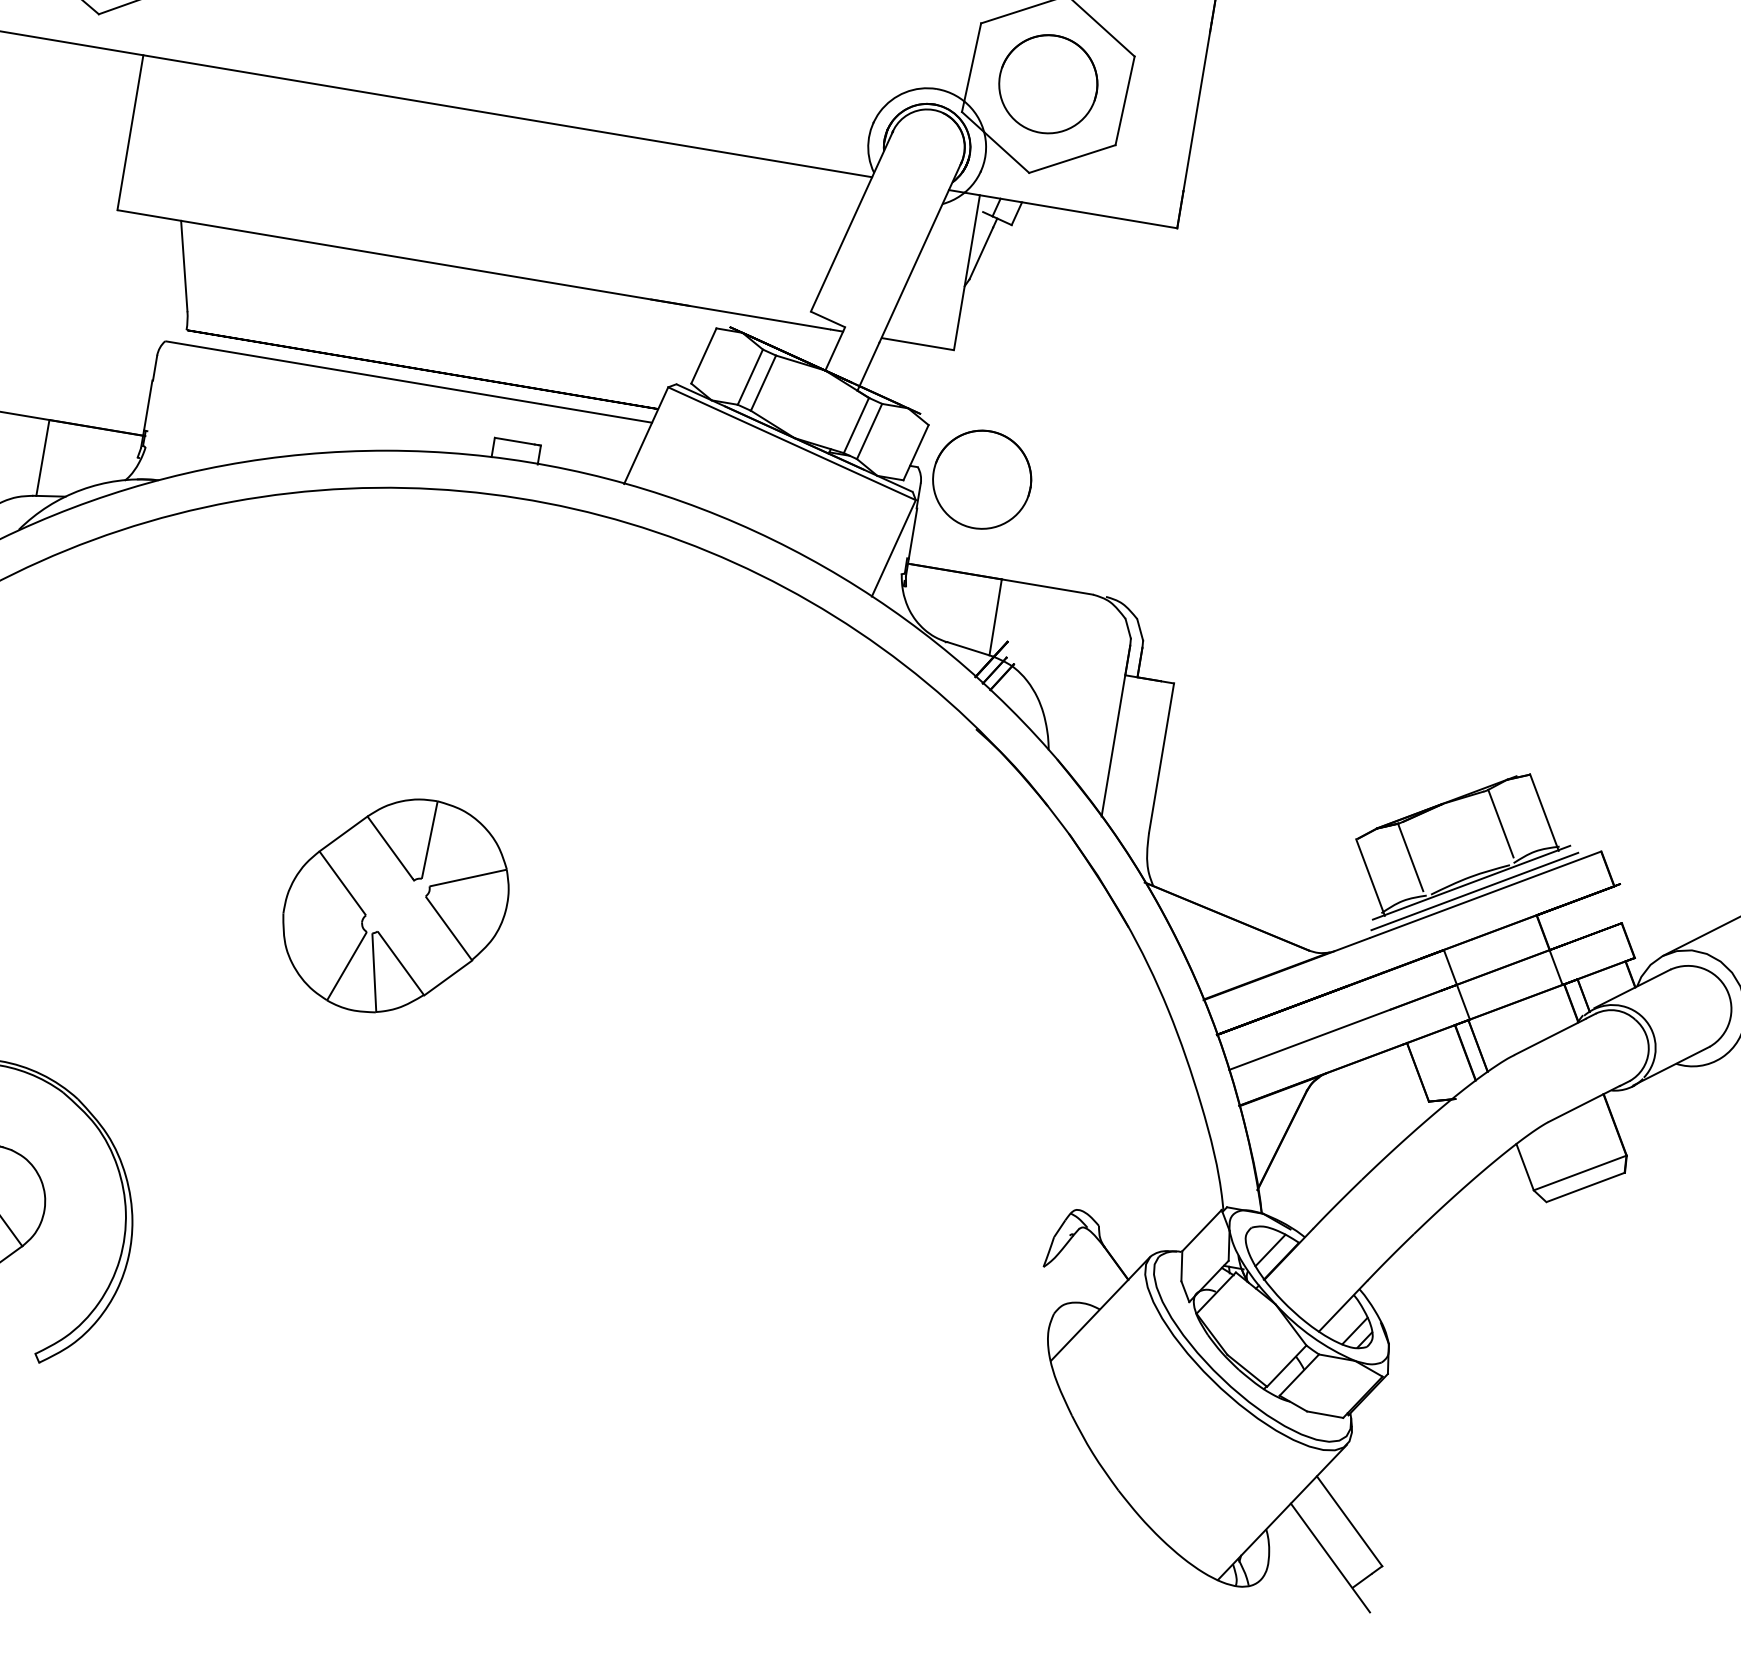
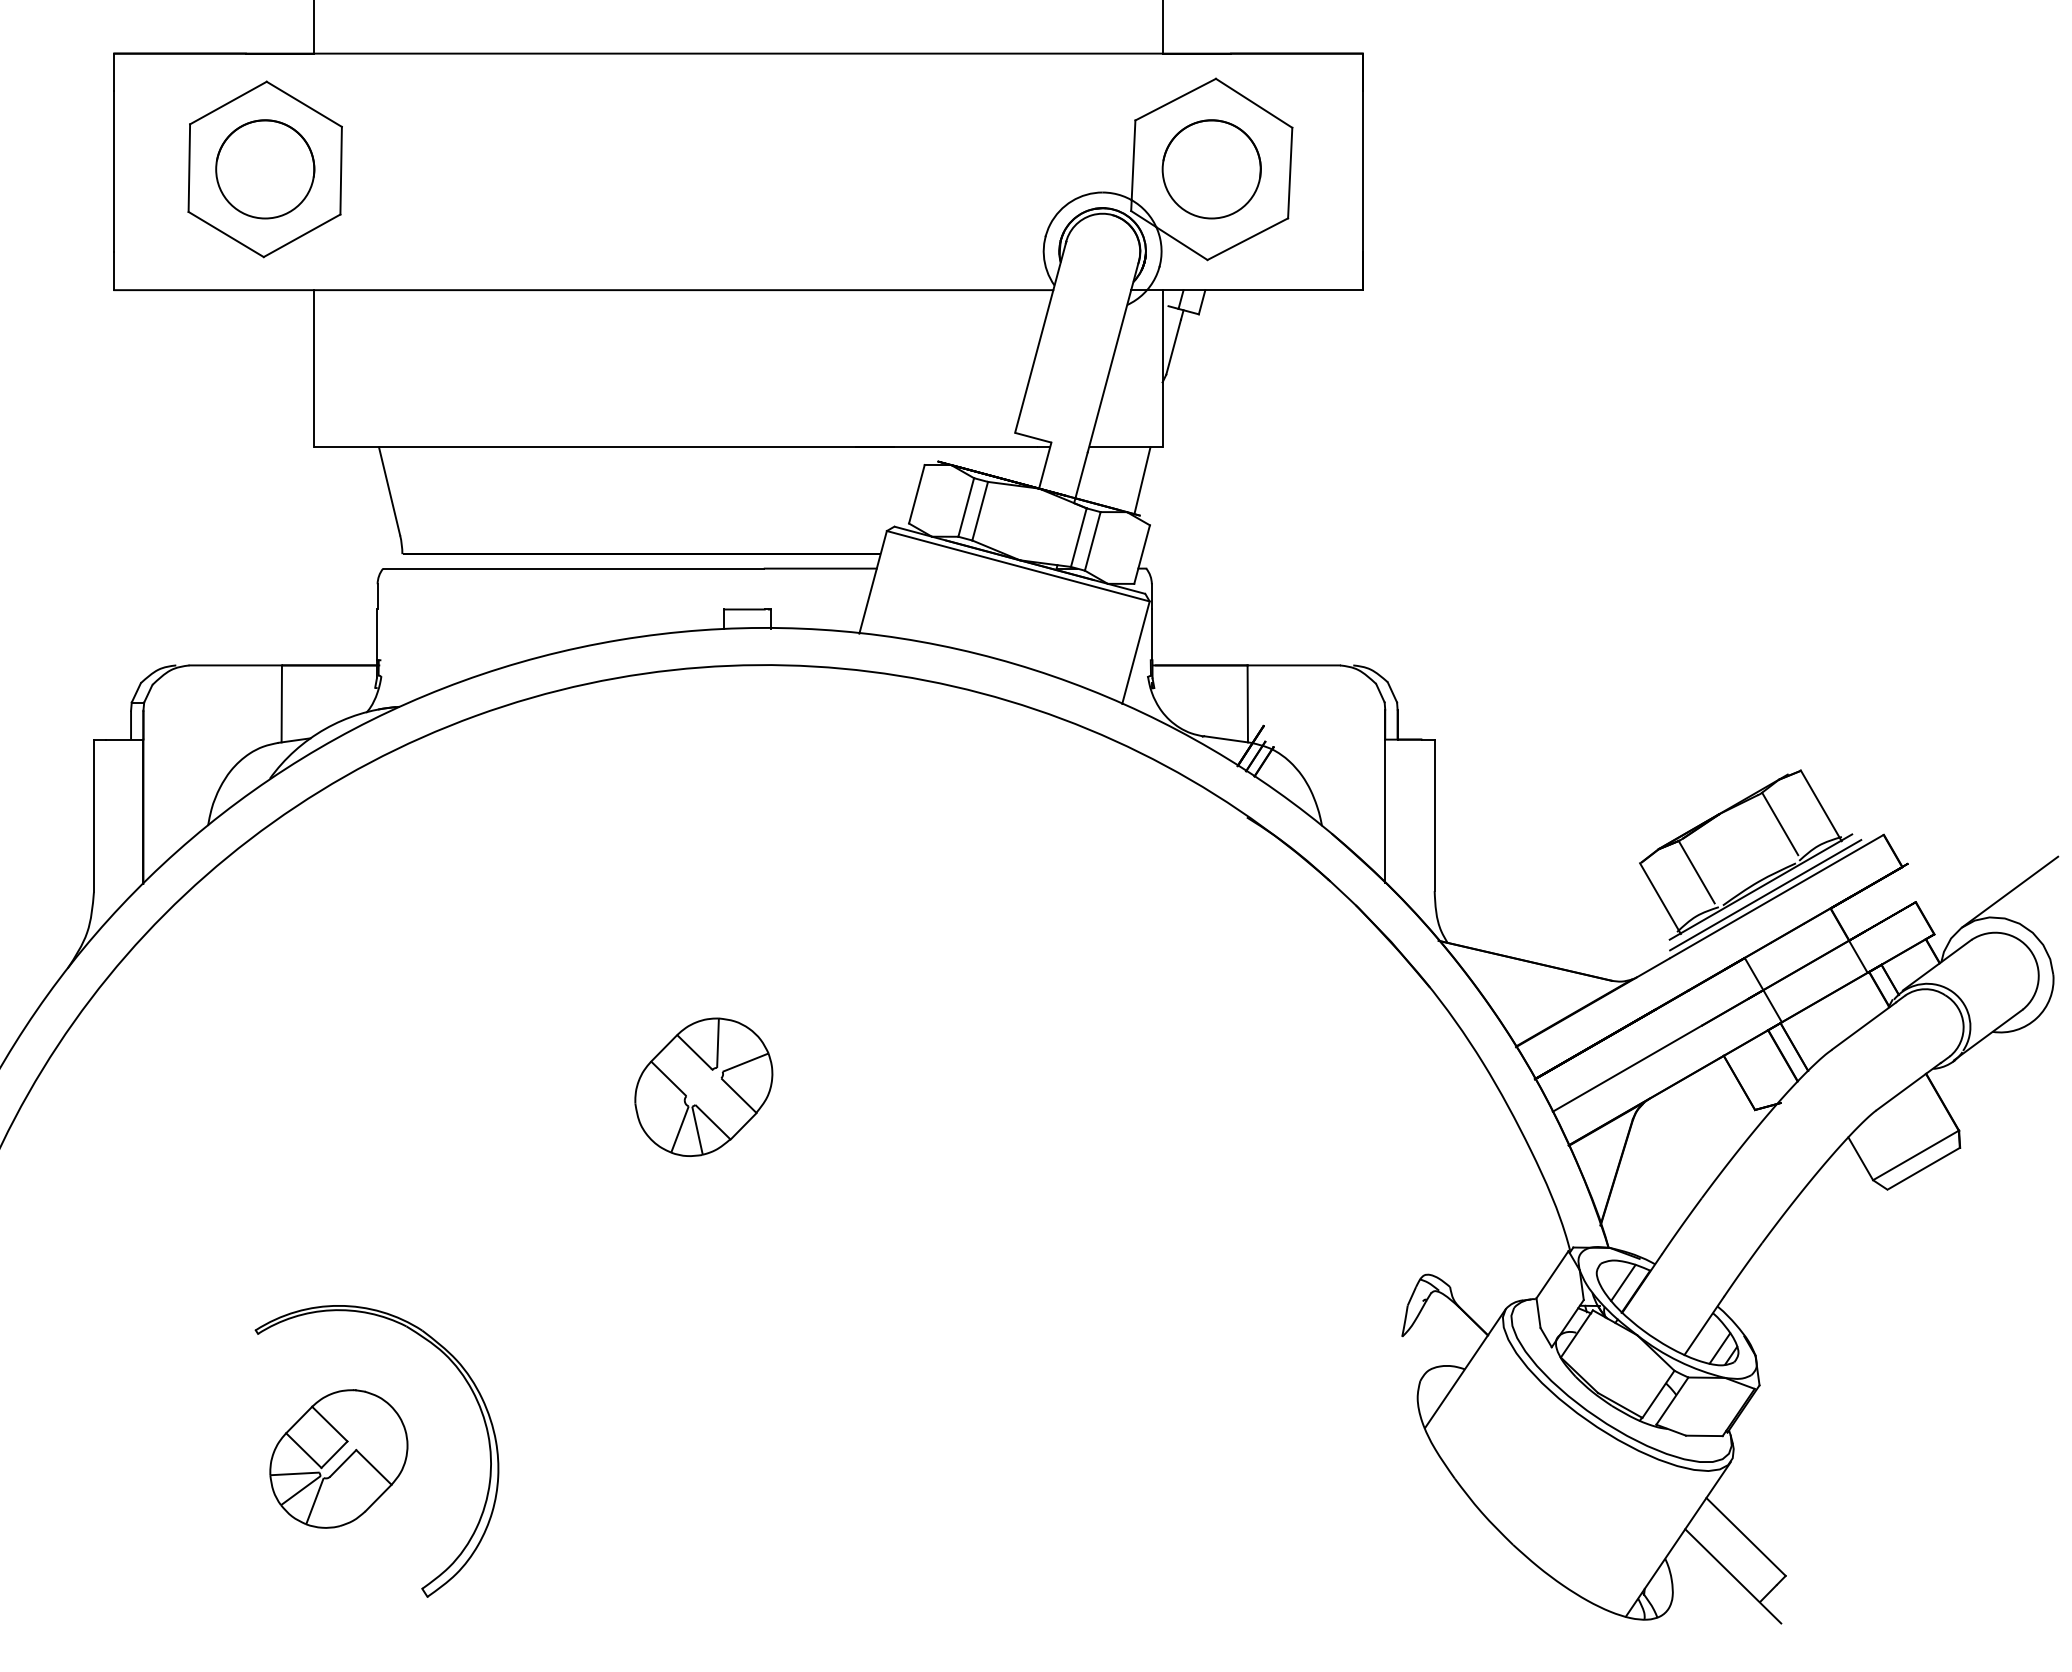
line: (928, 379) -> (1142, 480), added
circle: (981, 479) -> (1211, 570), removed
part: (395, 904) -> (703, 1086), size x0.62

